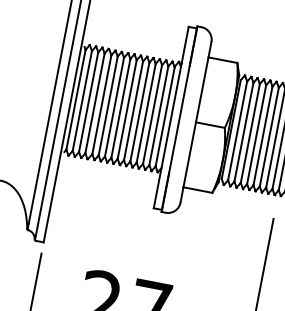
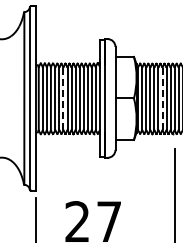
line: (114, 106) -> (63, 98), solid -> dashed
line: (269, 136) -> (162, 98), solid -> dashed

